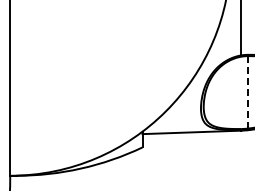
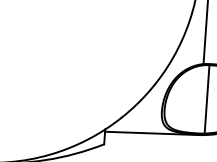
line: (247, 91) -> (206, 98), dashed -> solid

